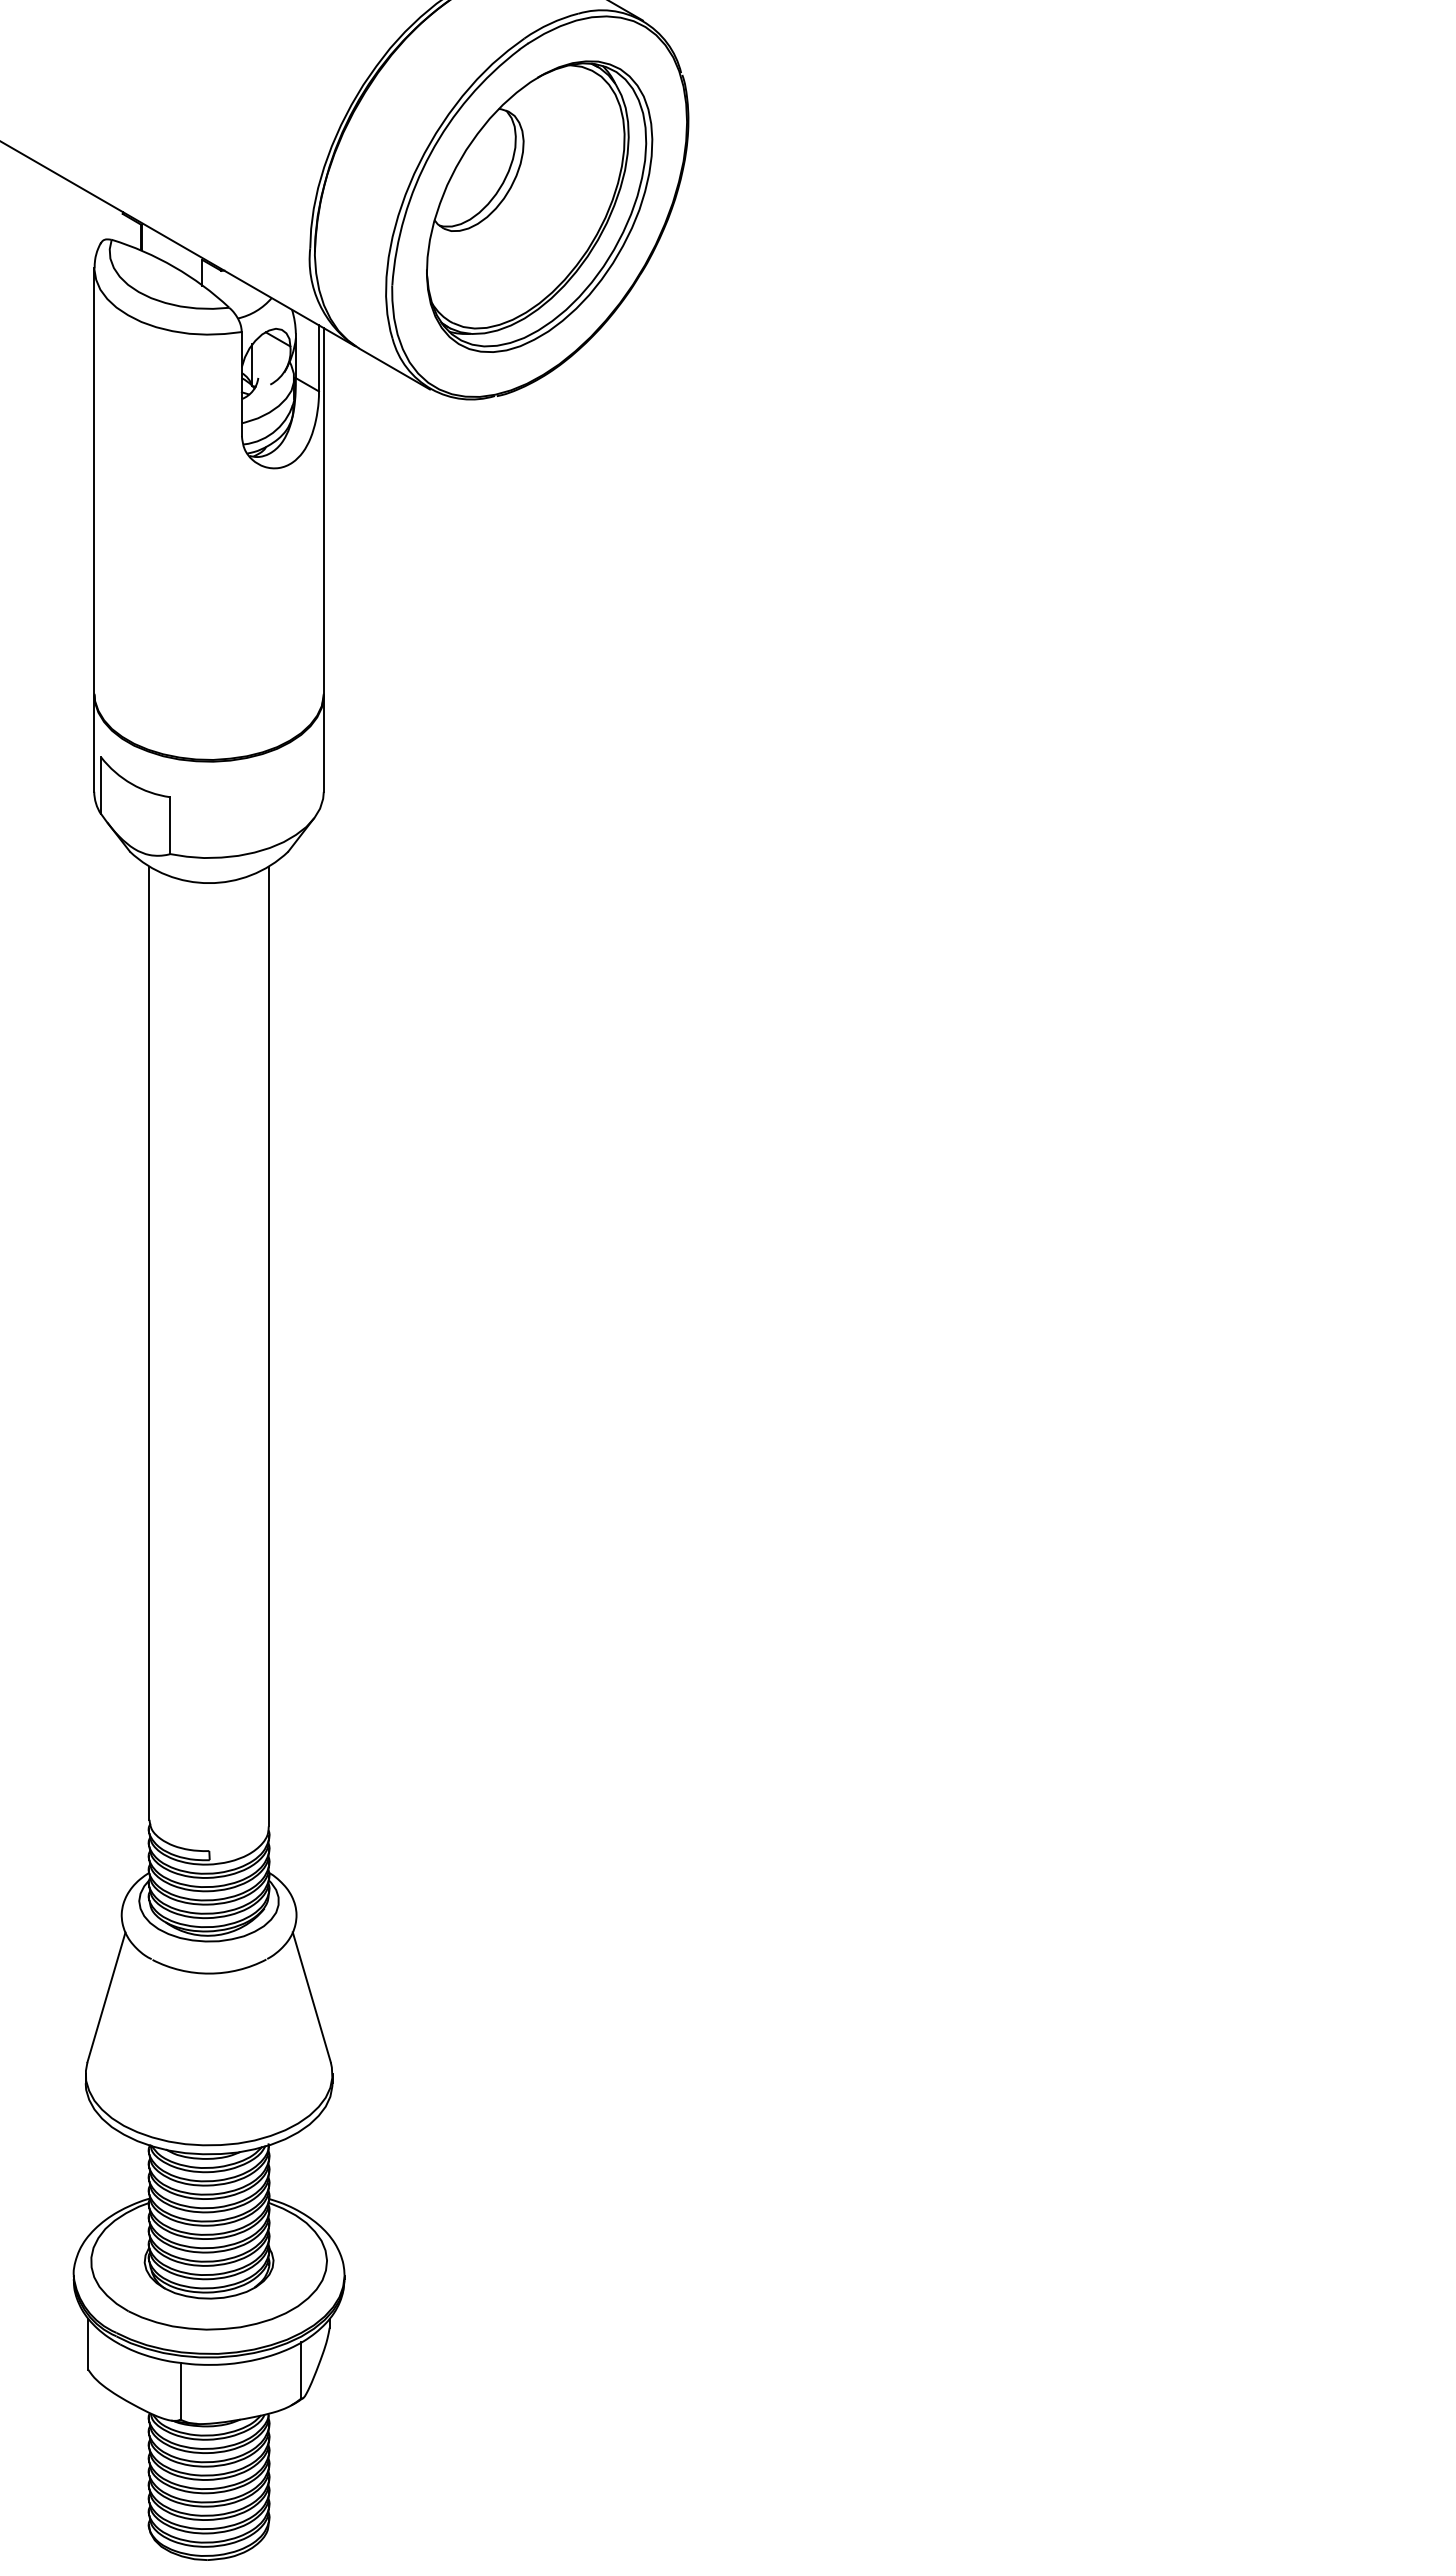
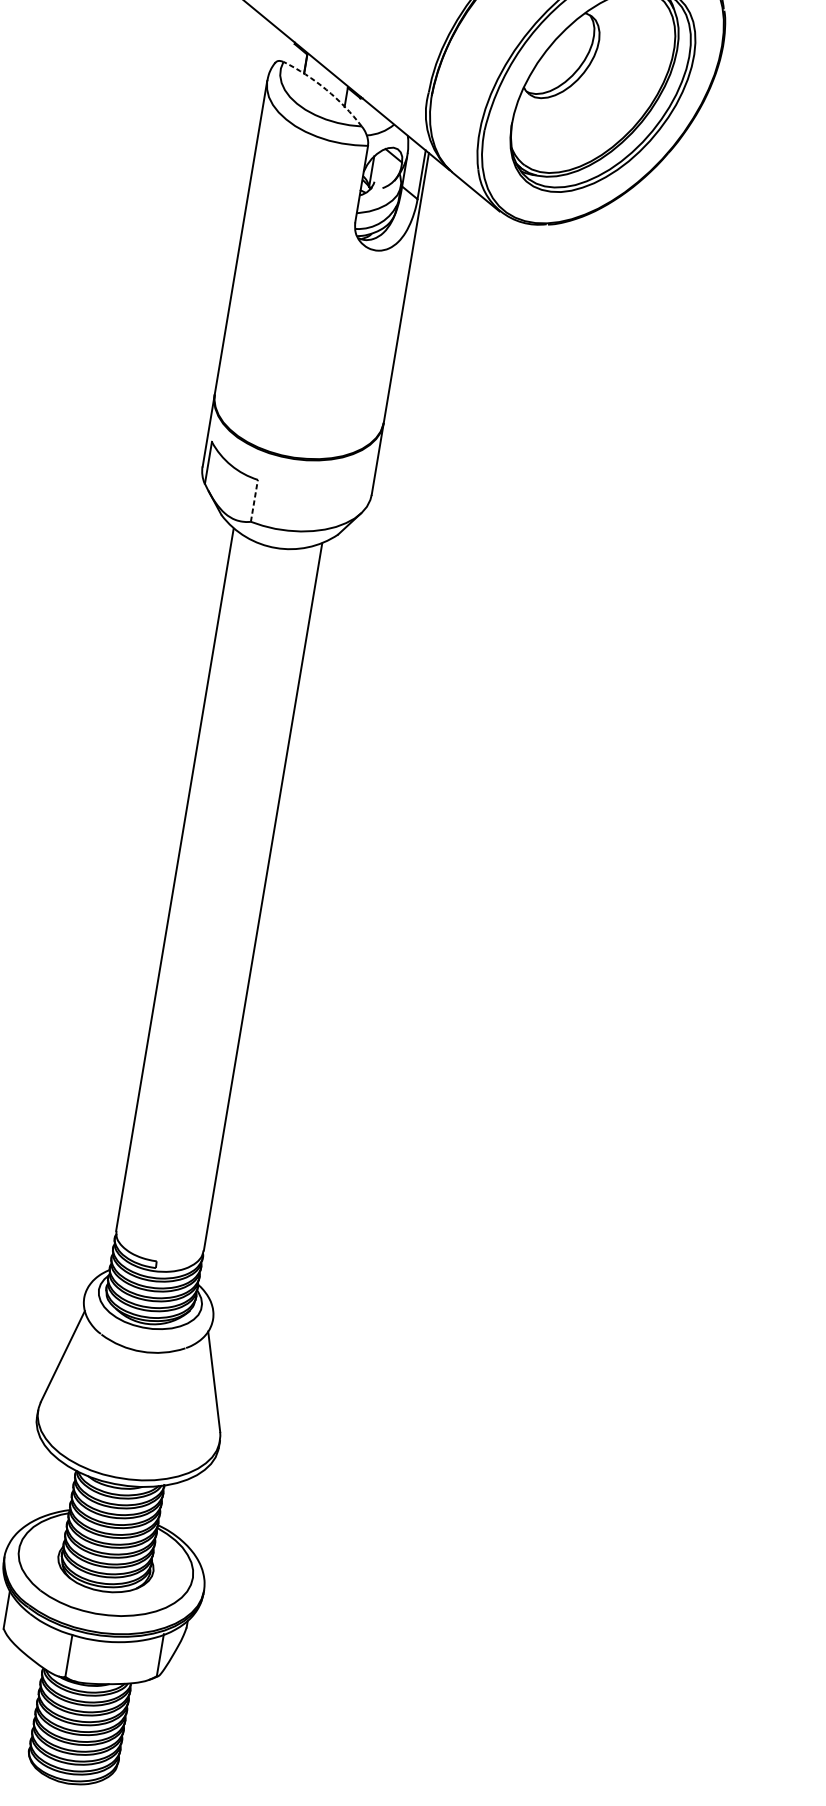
arc: (174, 267) -> (326, 90), solid -> dashed
line: (170, 825) -> (254, 500), solid -> dashed

